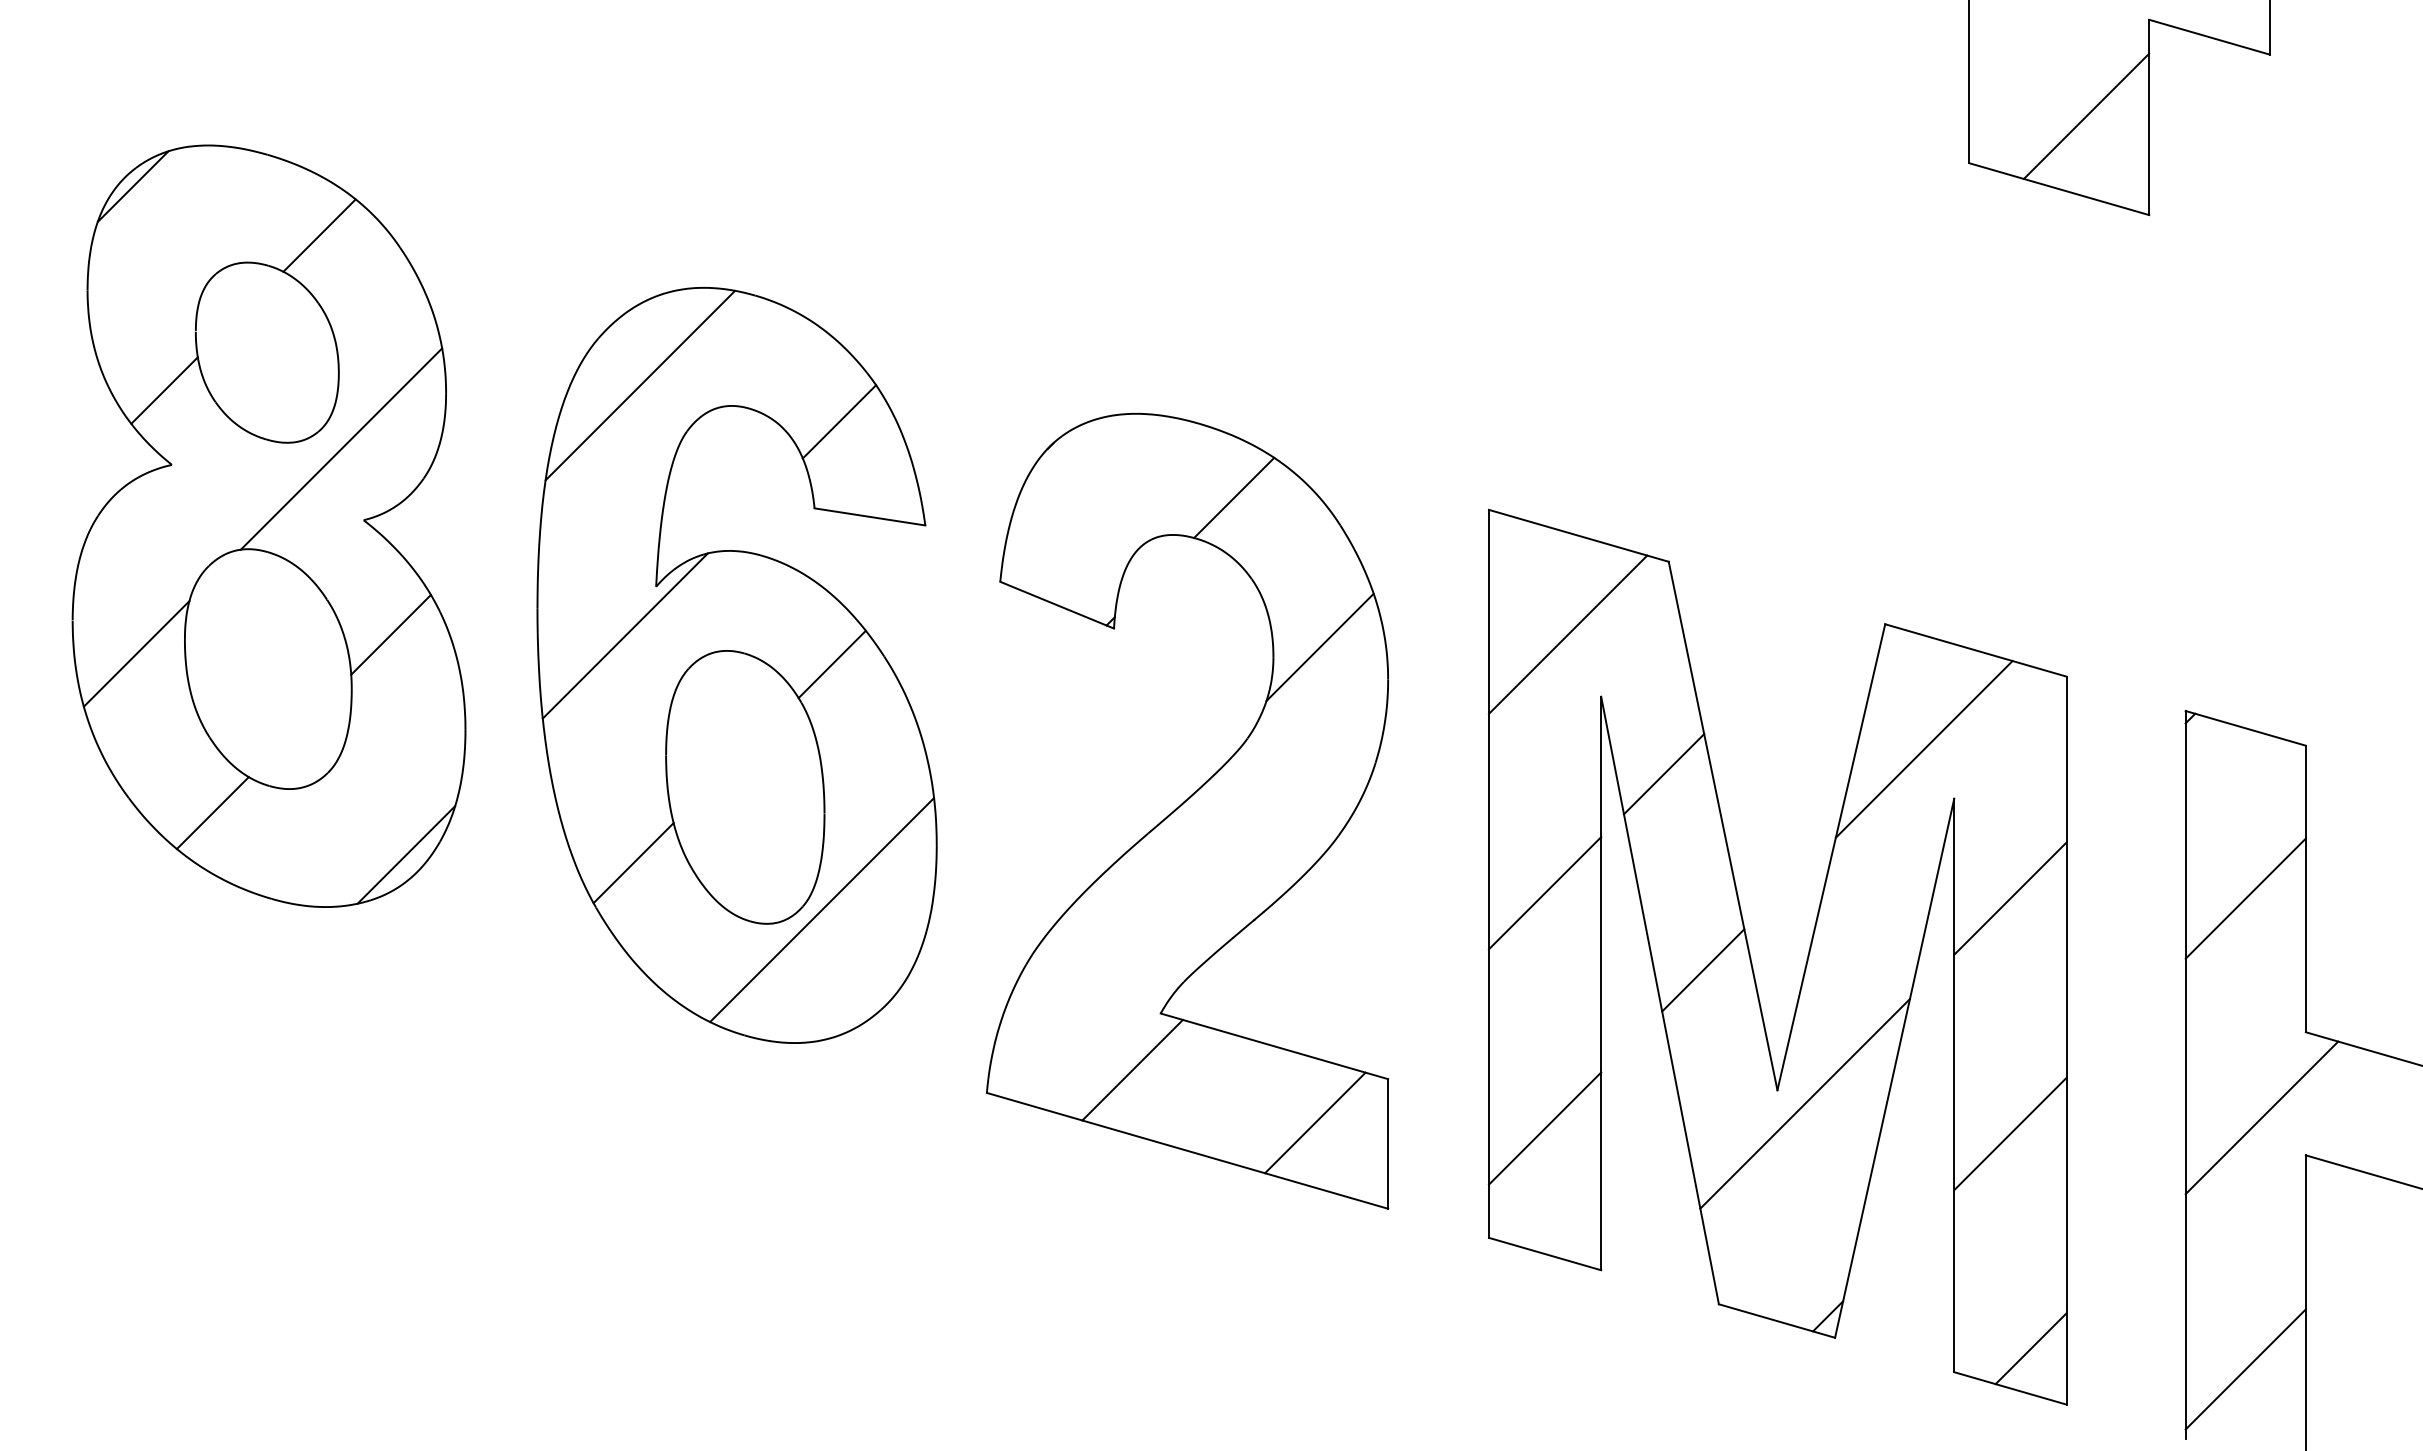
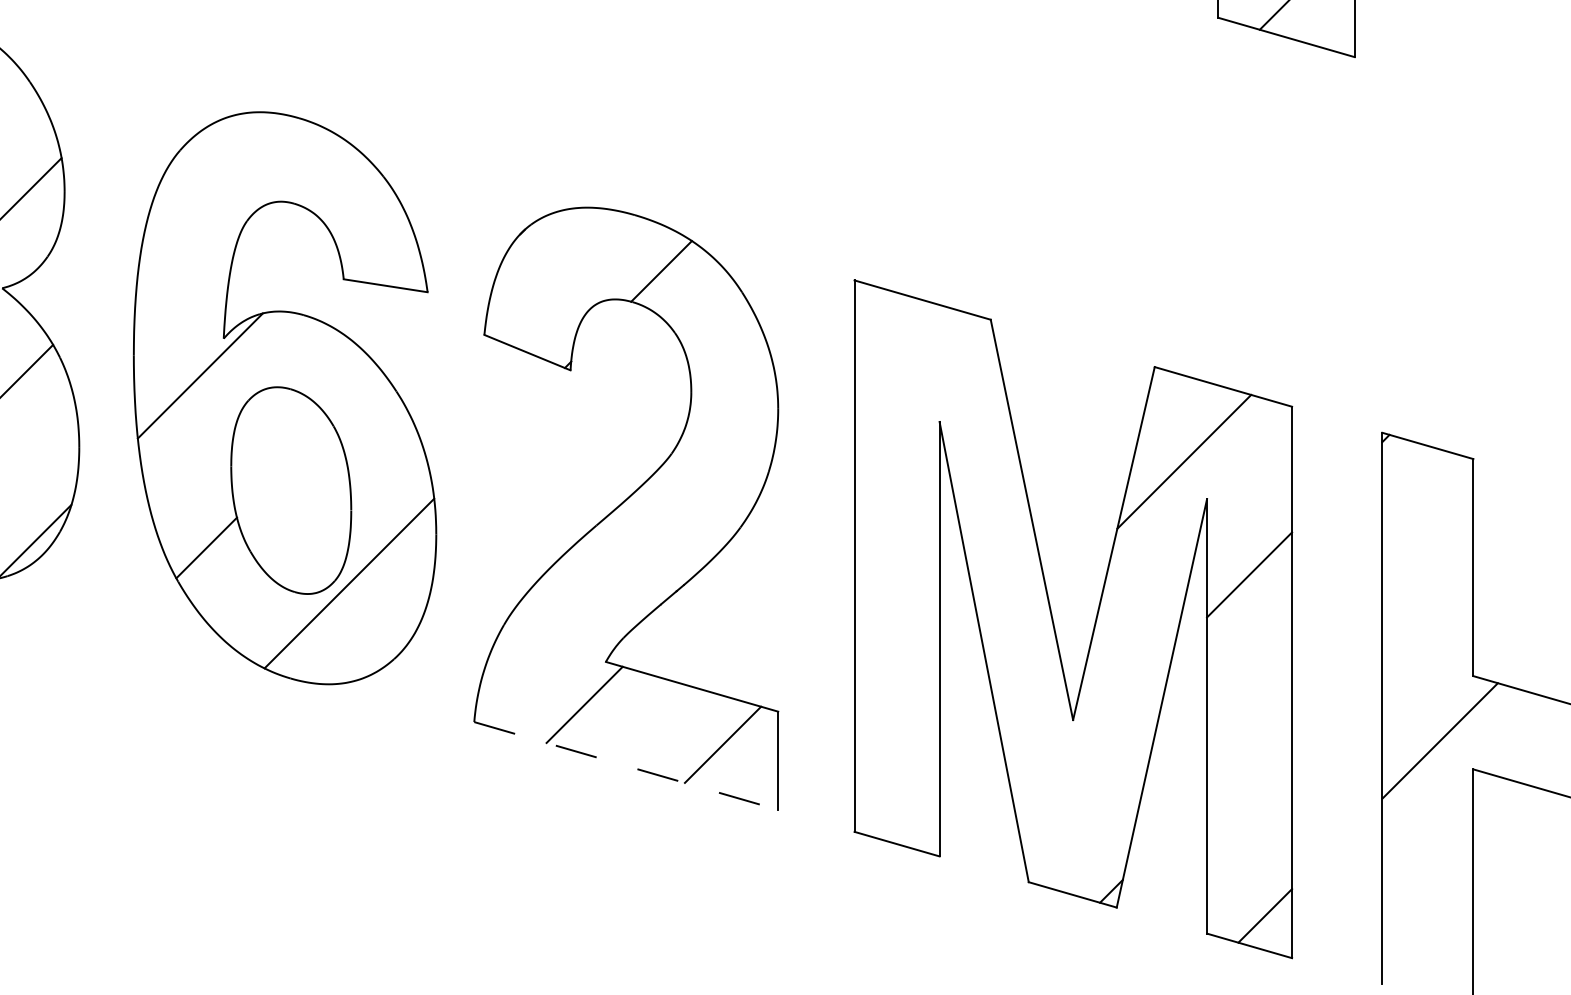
line: (640, 385) -> (211, 186), removed
line: (839, 421) -> (362, 213), removed
line: (1567, 634) -> (914, 374), removed
line: (1319, 647) -> (726, 384), removed
line: (831, 664) -> (356, 397), removed
line: (1663, 774) -> (986, 480), removed
line: (1544, 893) -> (896, 571), removed
line: (2245, 898) -> (1427, 574), removed
line: (1703, 970) -> (1017, 629), removed
line: (1804, 1103) -> (1093, 730), removed
line: (1544, 1128) -> (896, 749), removed
line: (2010, 1133) -> (1249, 752), removed
line: (1187, 1150) -> (626, 765), solid -> dashed
line: (2245, 1369) -> (1427, 931), removed

